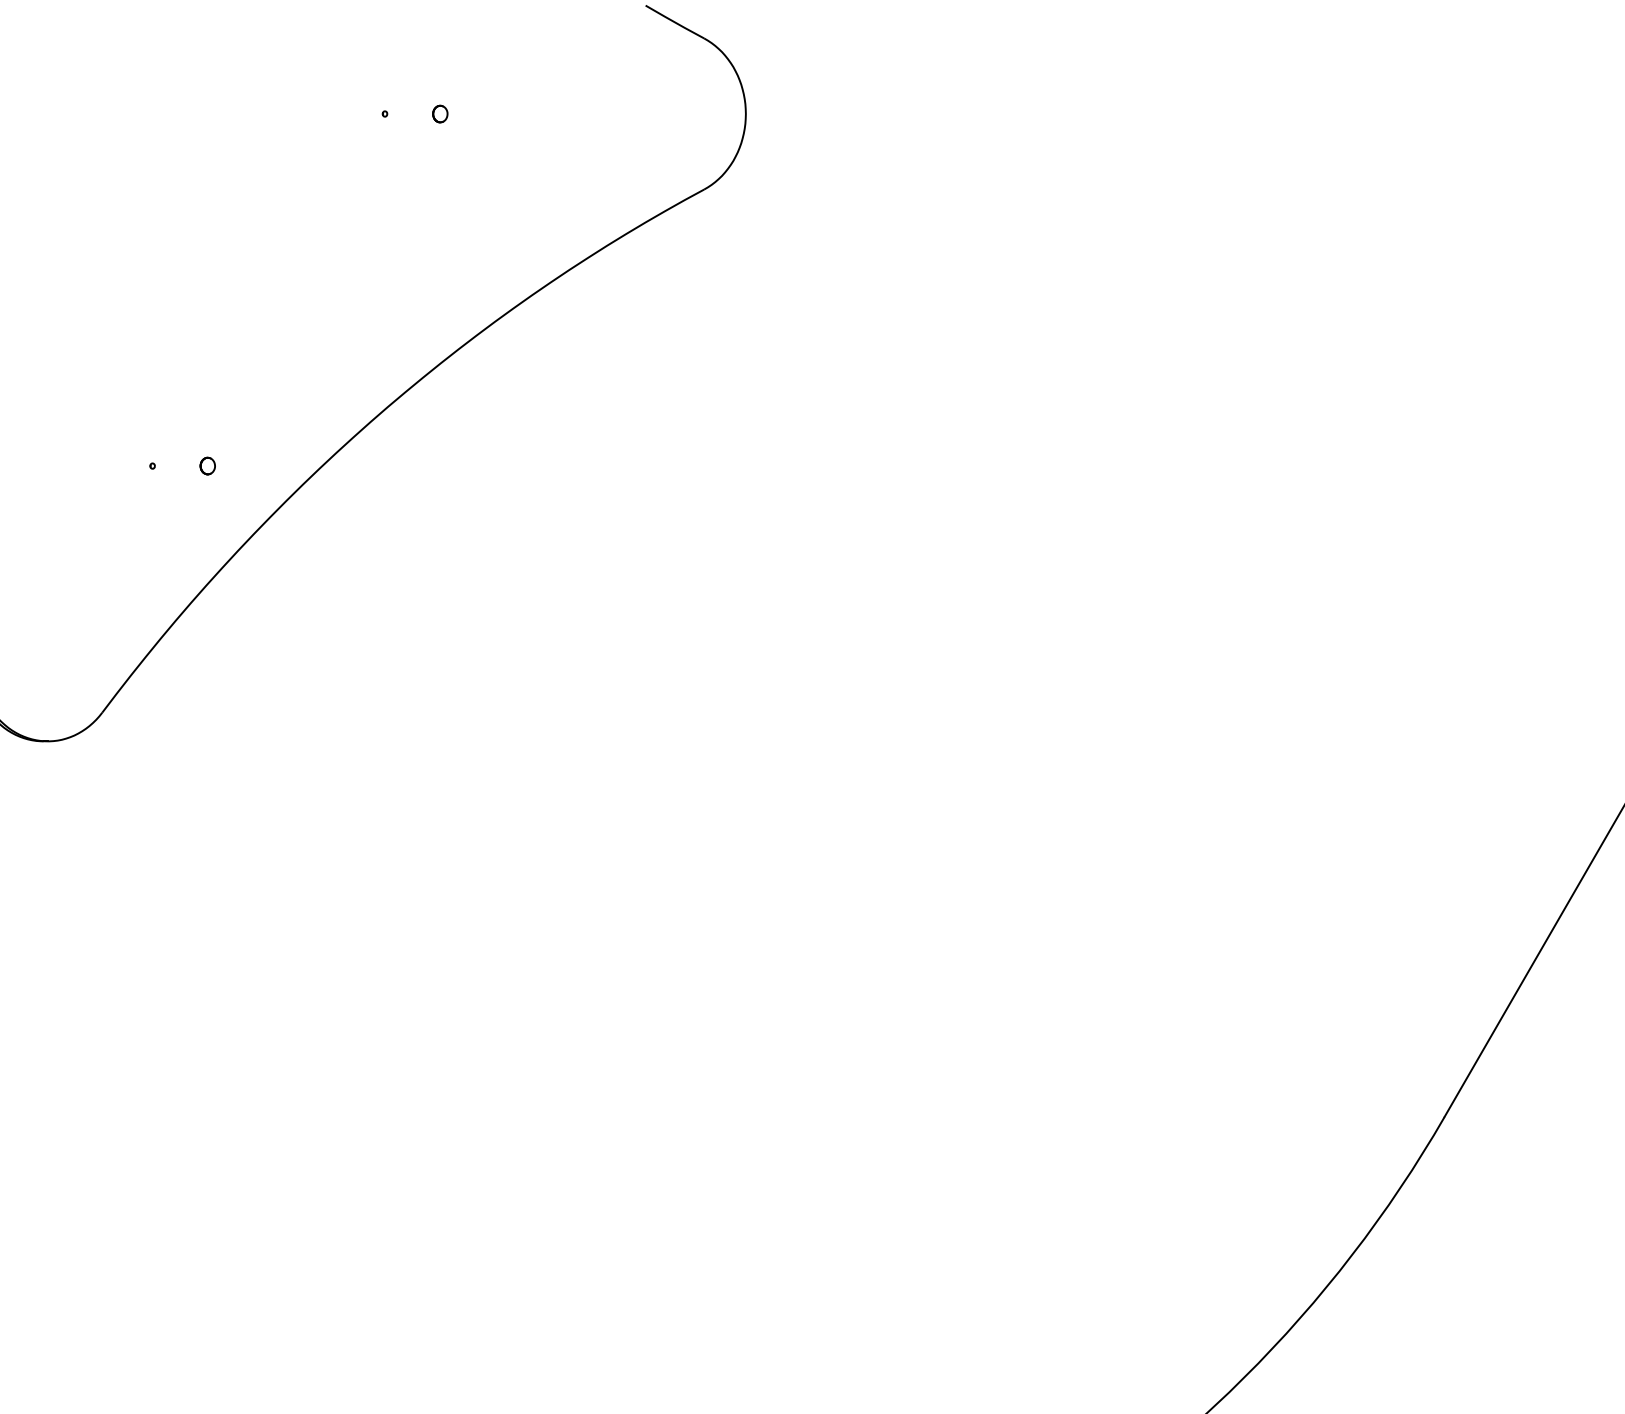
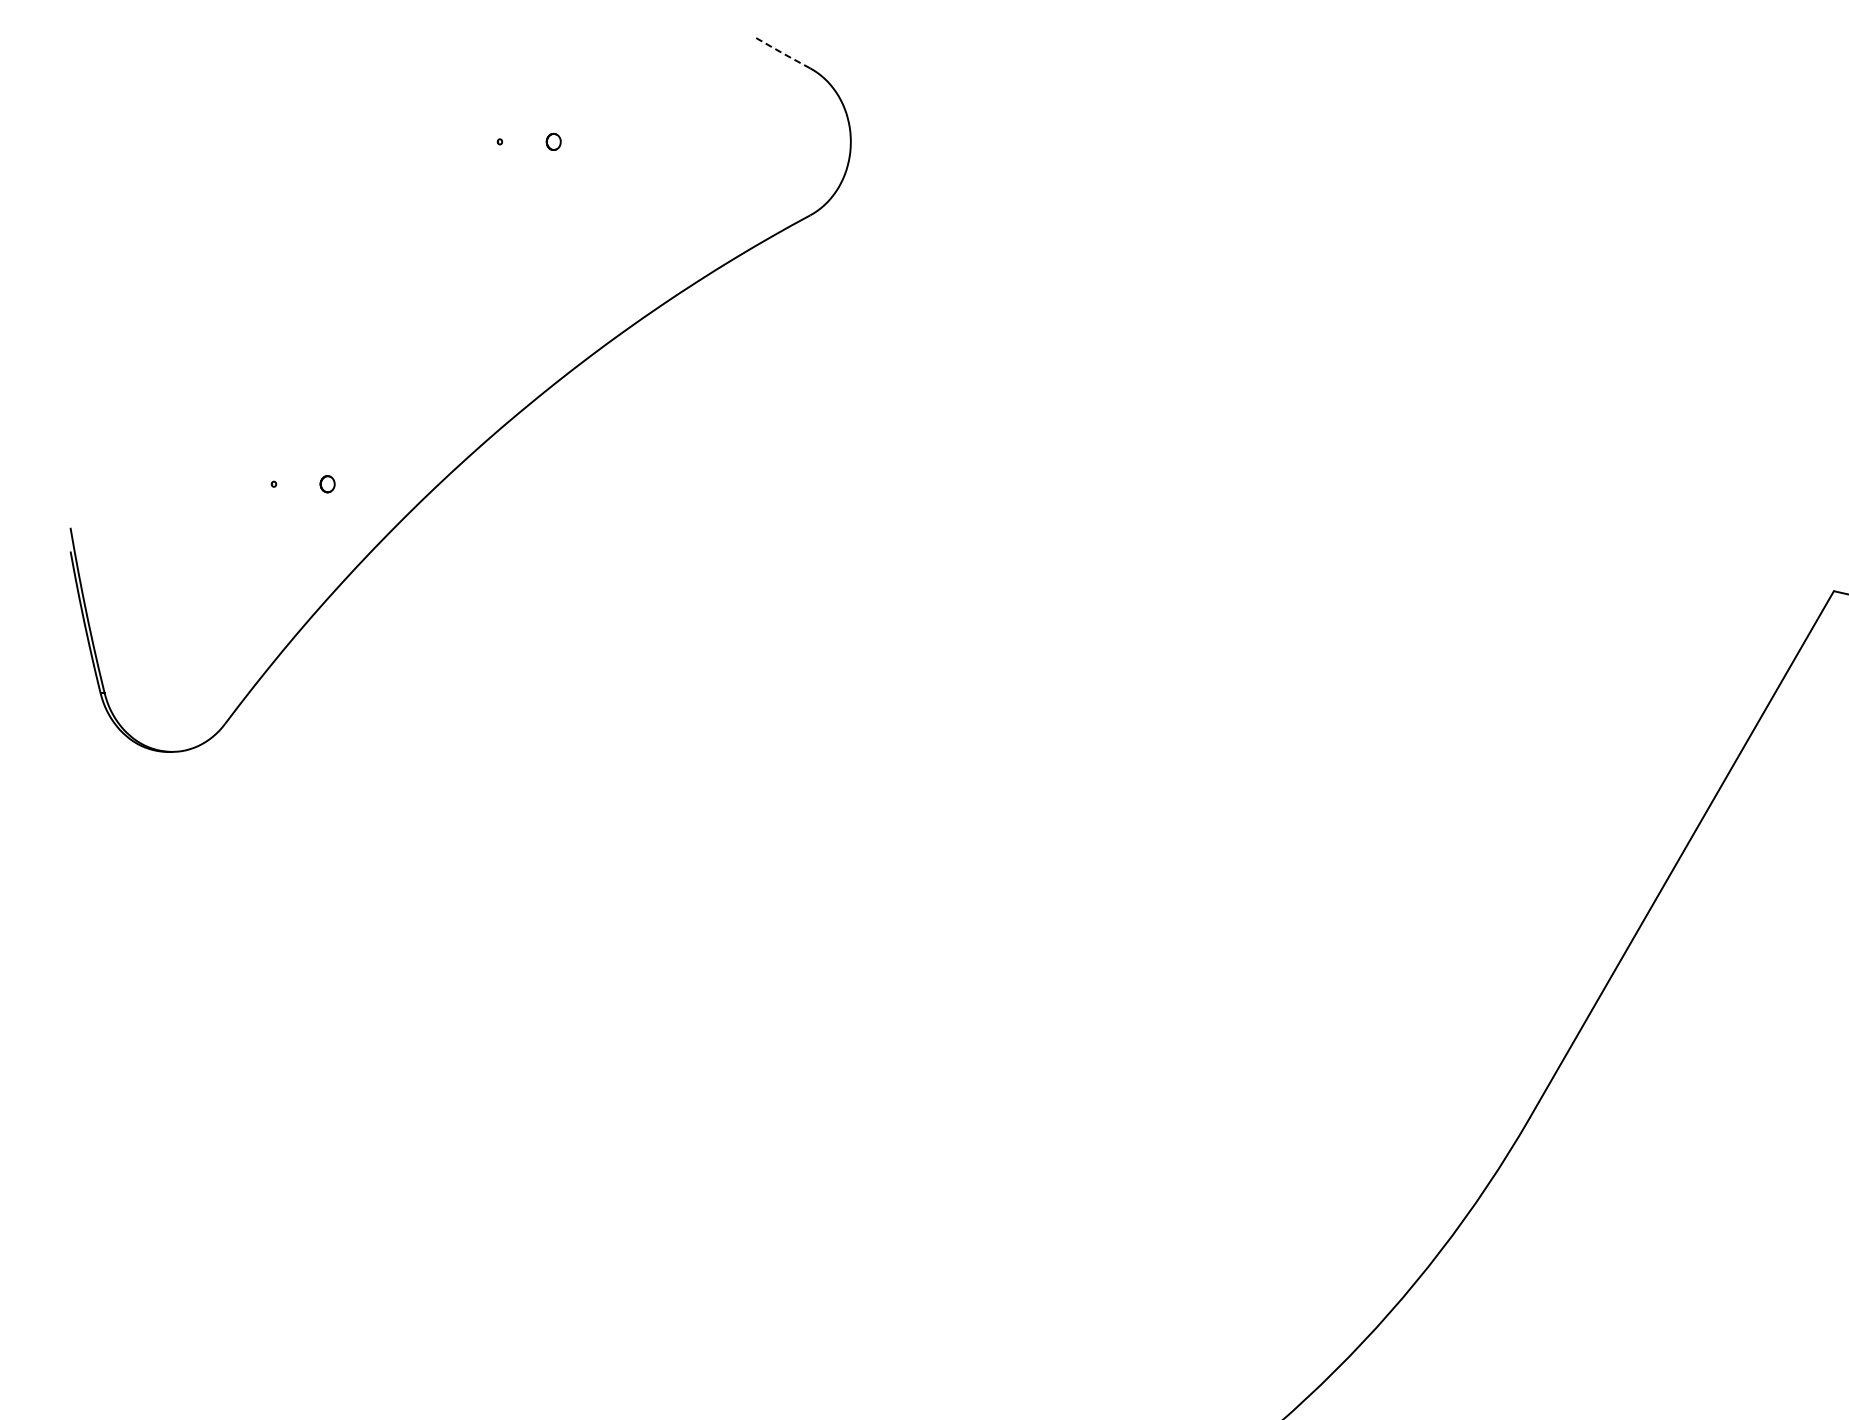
line: (674, 22) -> (781, 52), solid -> dashed

